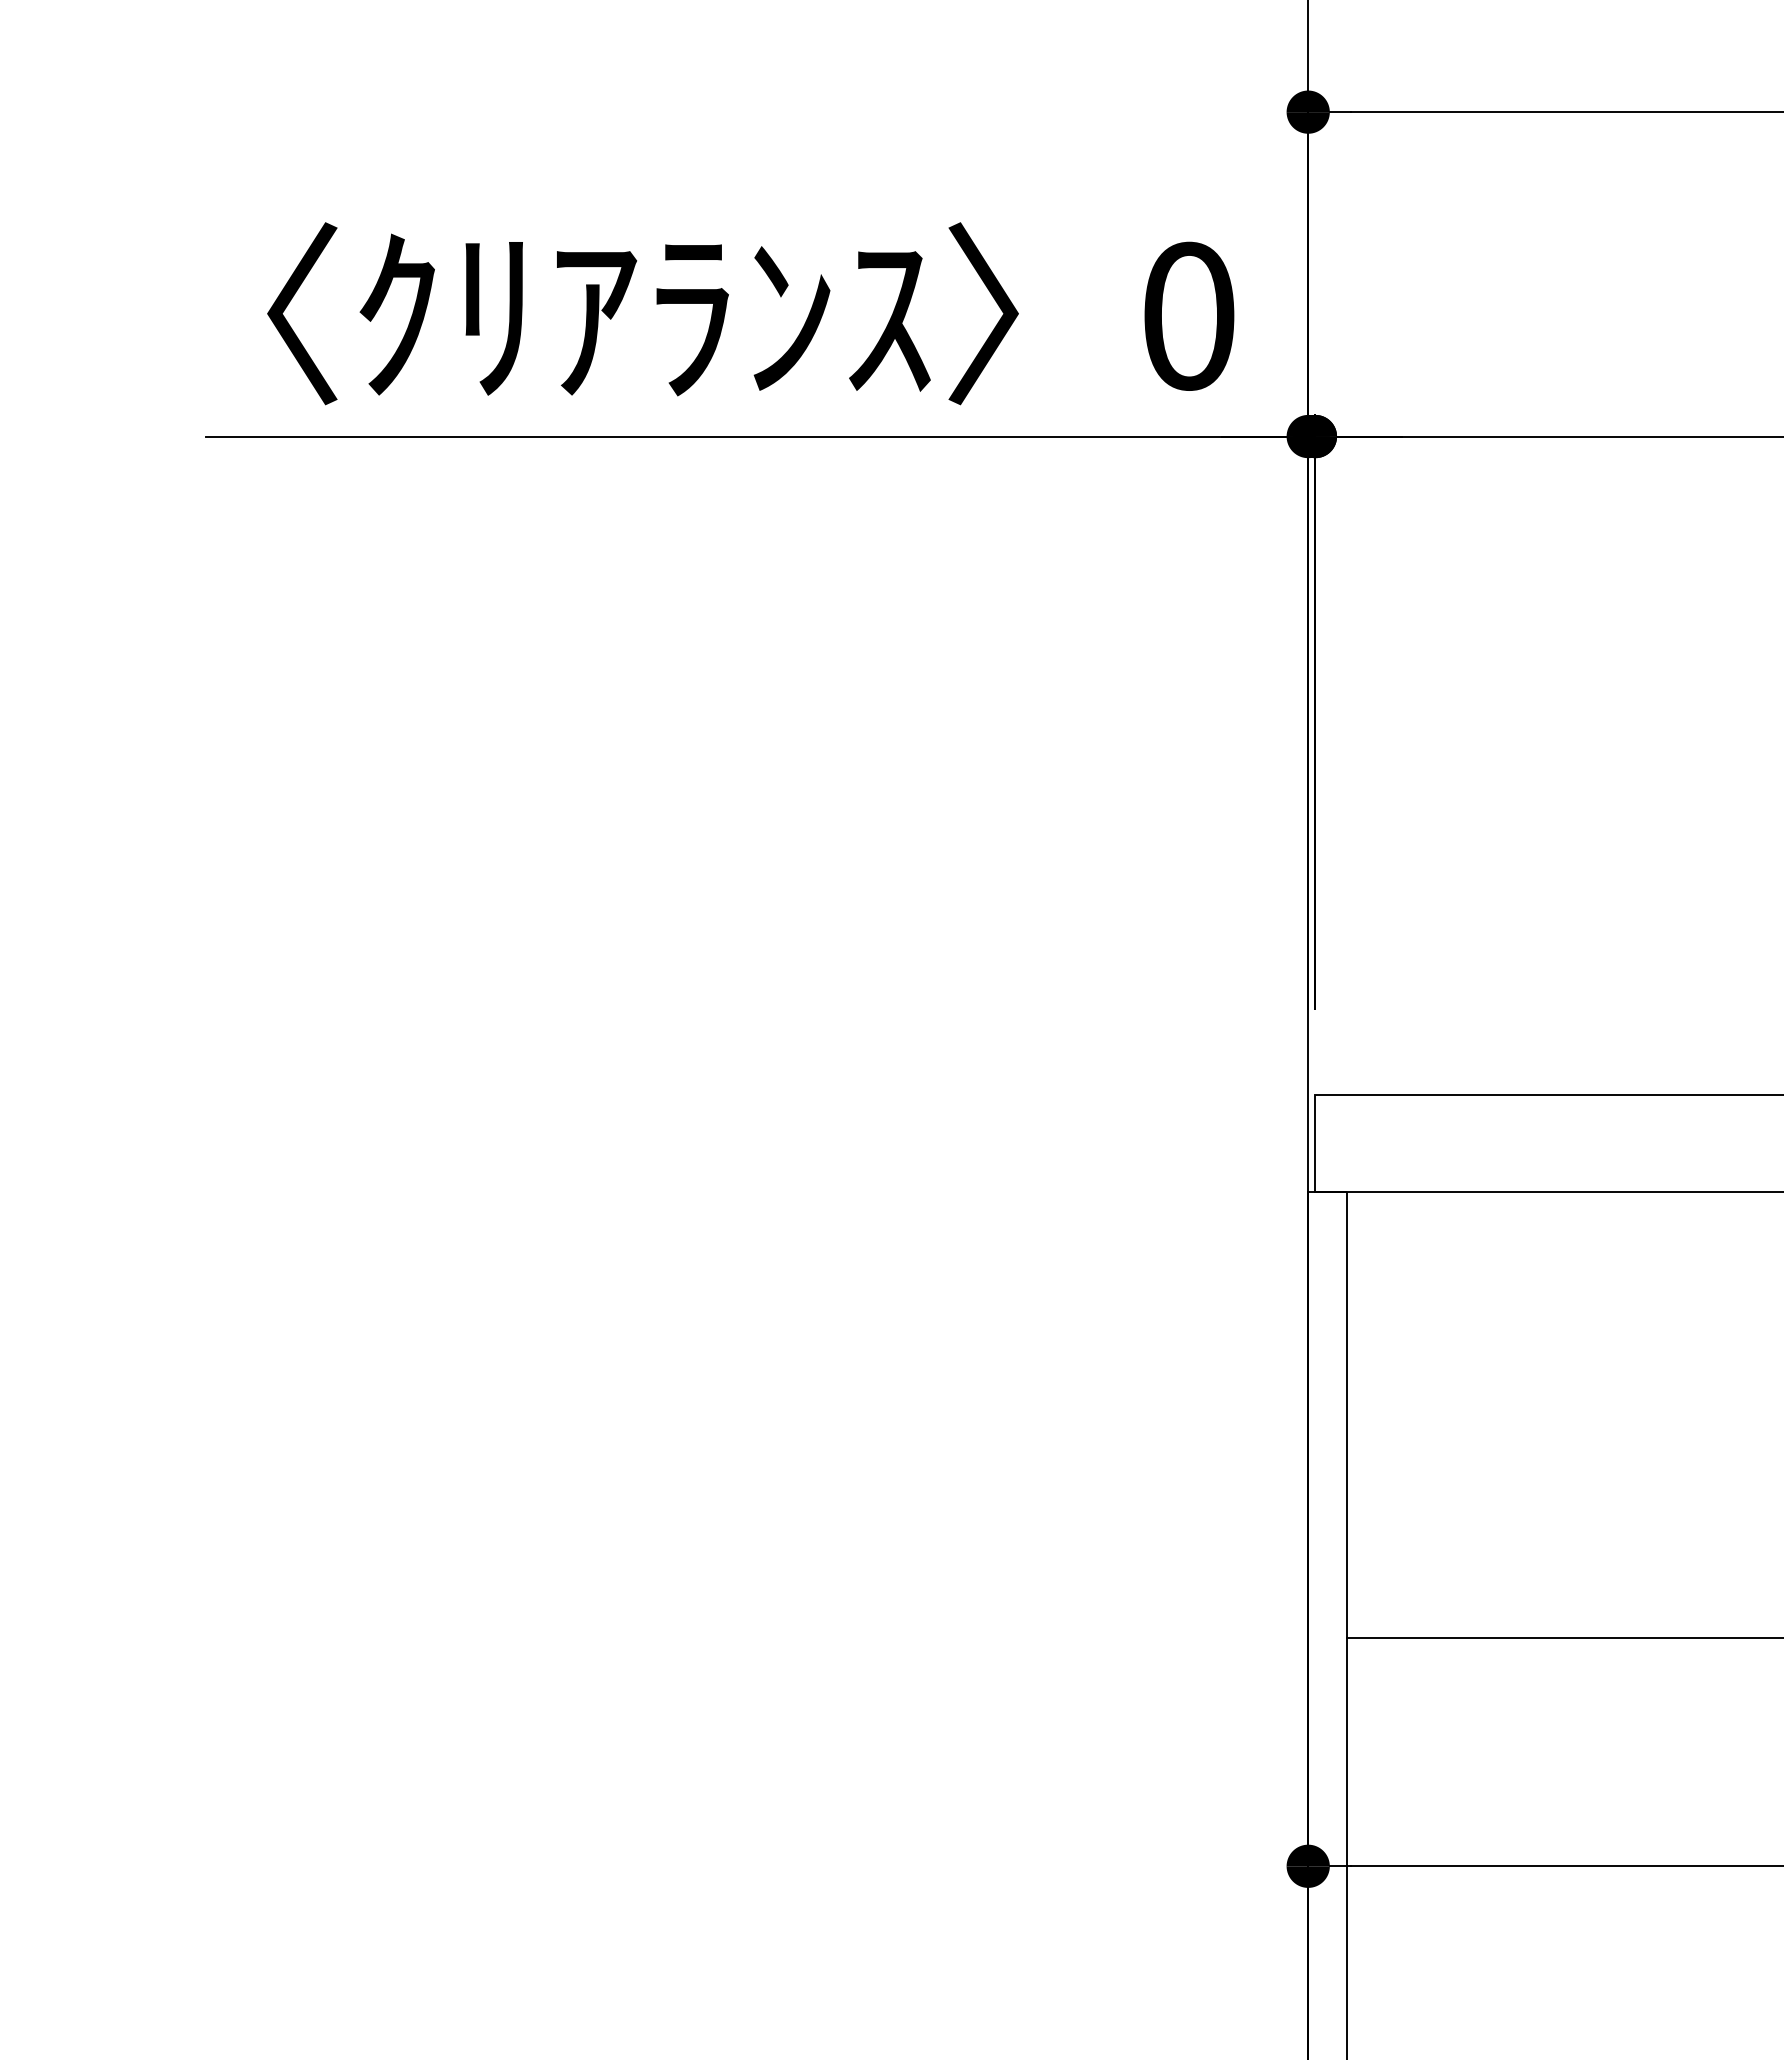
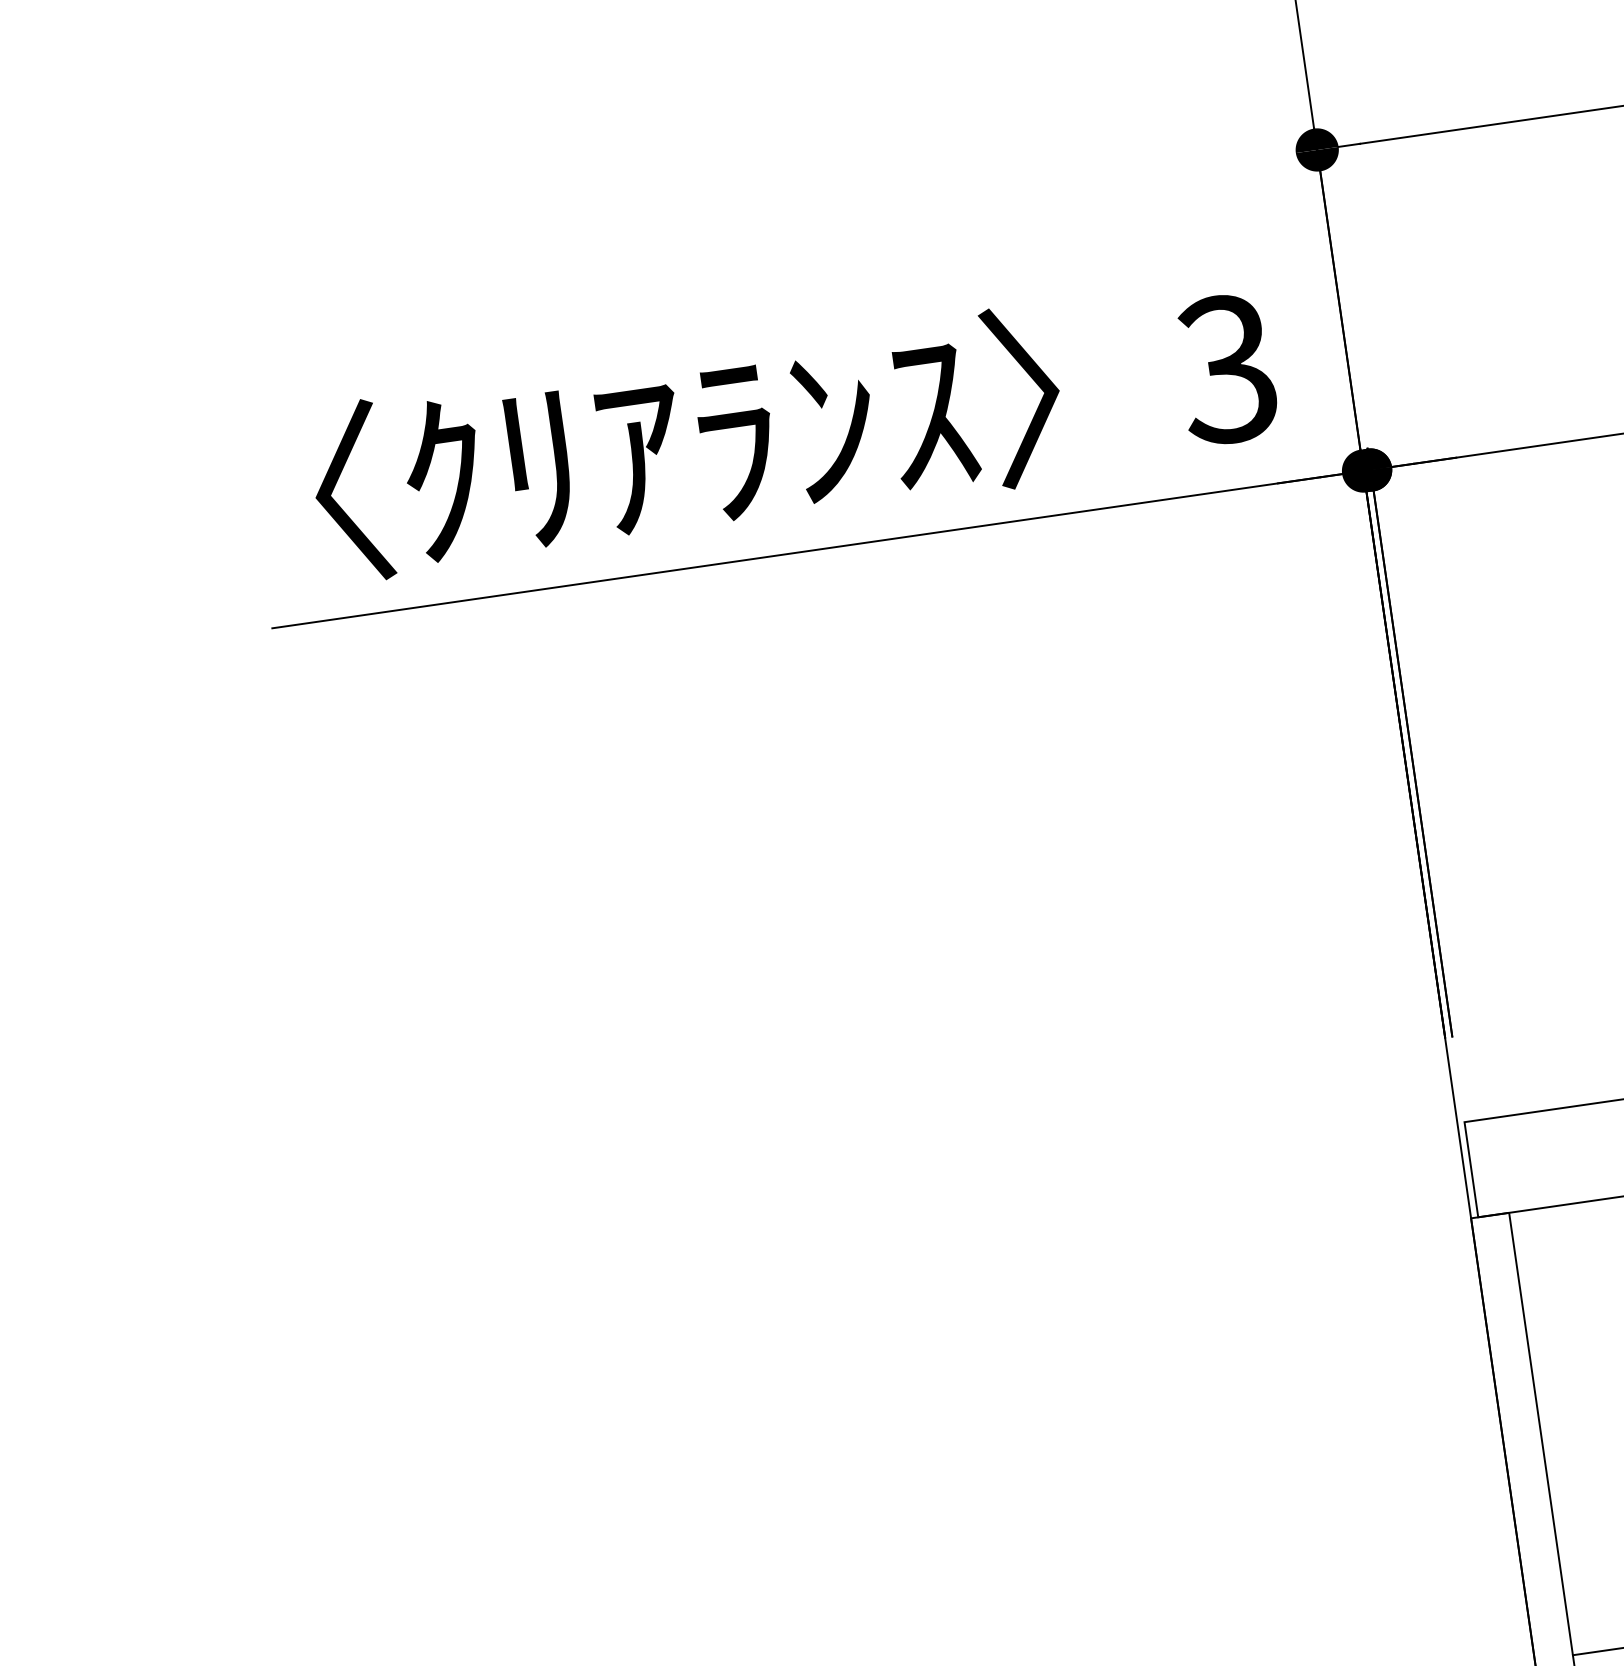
text: (1187, 315) -> (1226, 368), 0 -> 3

